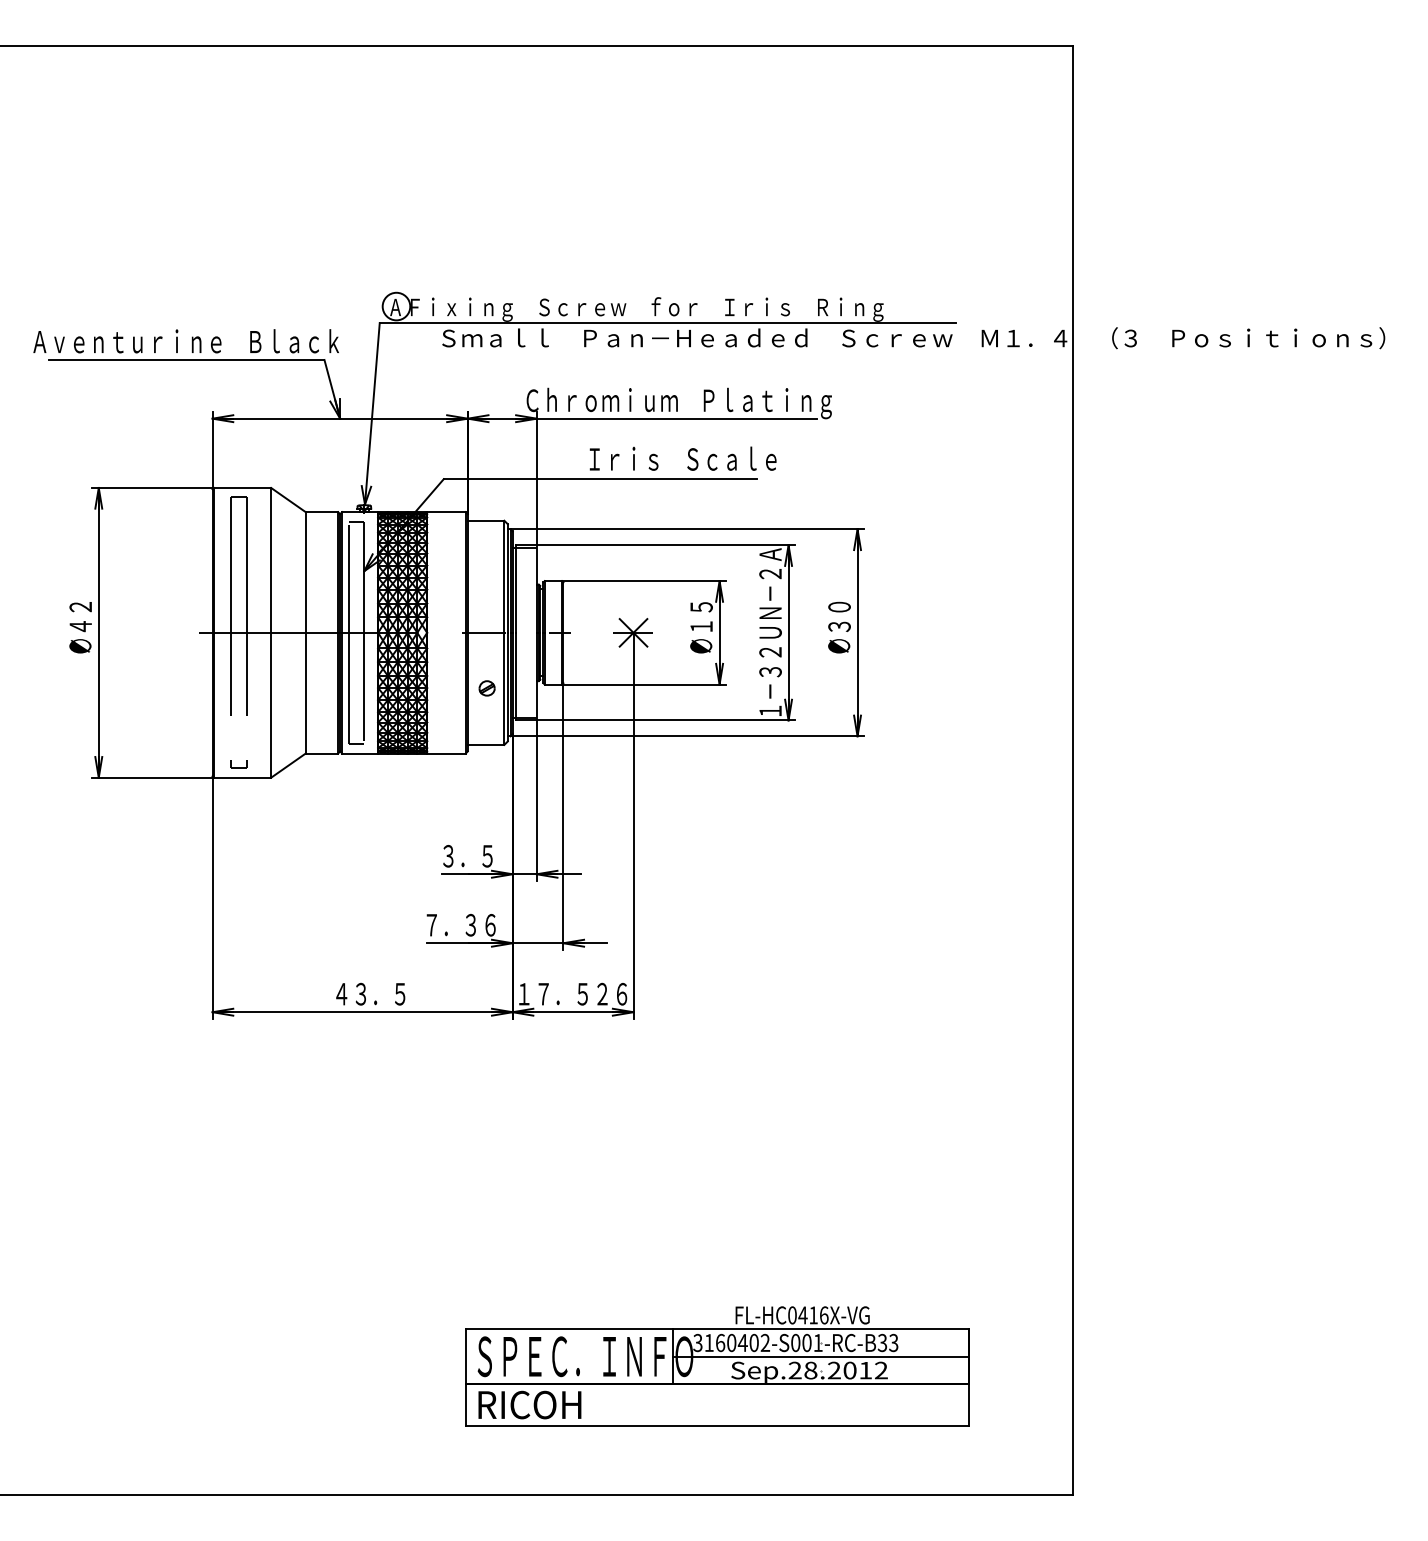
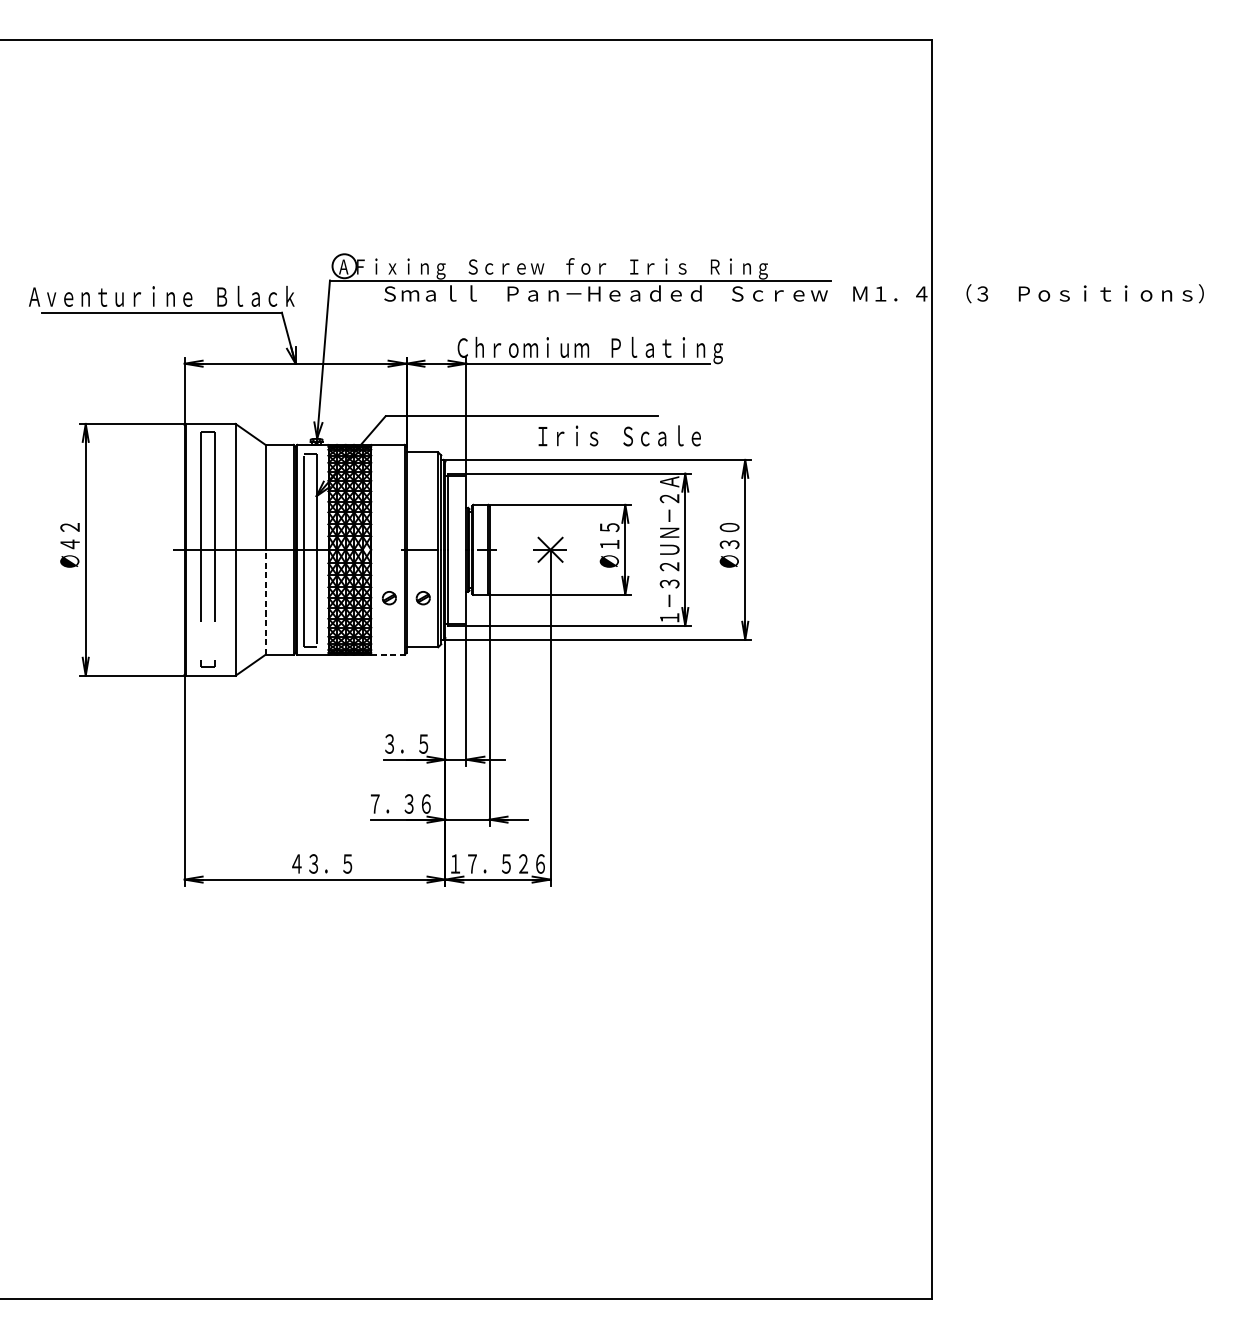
text: (682, 458) -> (619, 435), moved
part: (447, 688) -> (388, 598), added
line: (305, 692) -> (265, 601), solid -> dashed
line: (446, 753) -> (387, 654), solid -> dashed
part: (717, 1366) -> (623, 1187), removed

